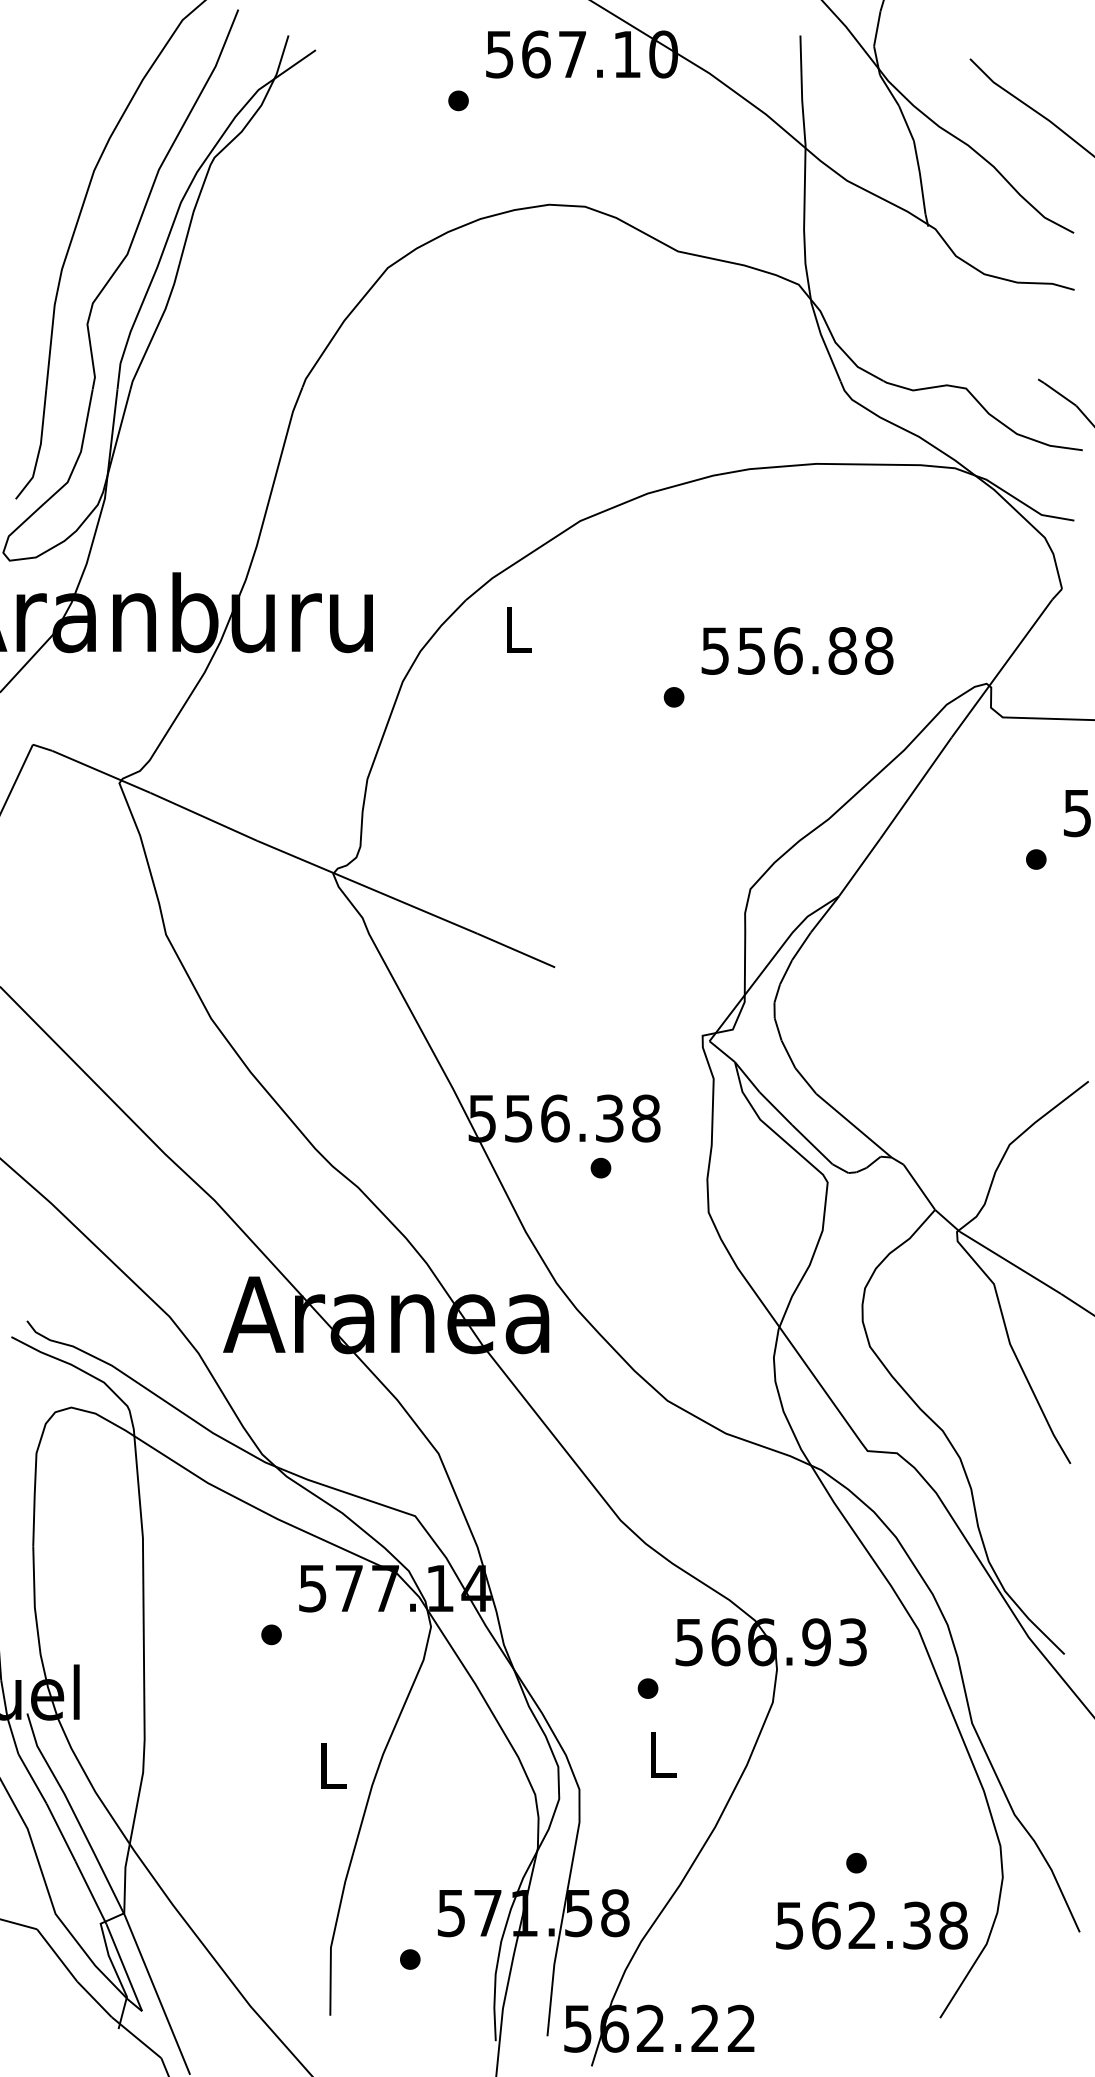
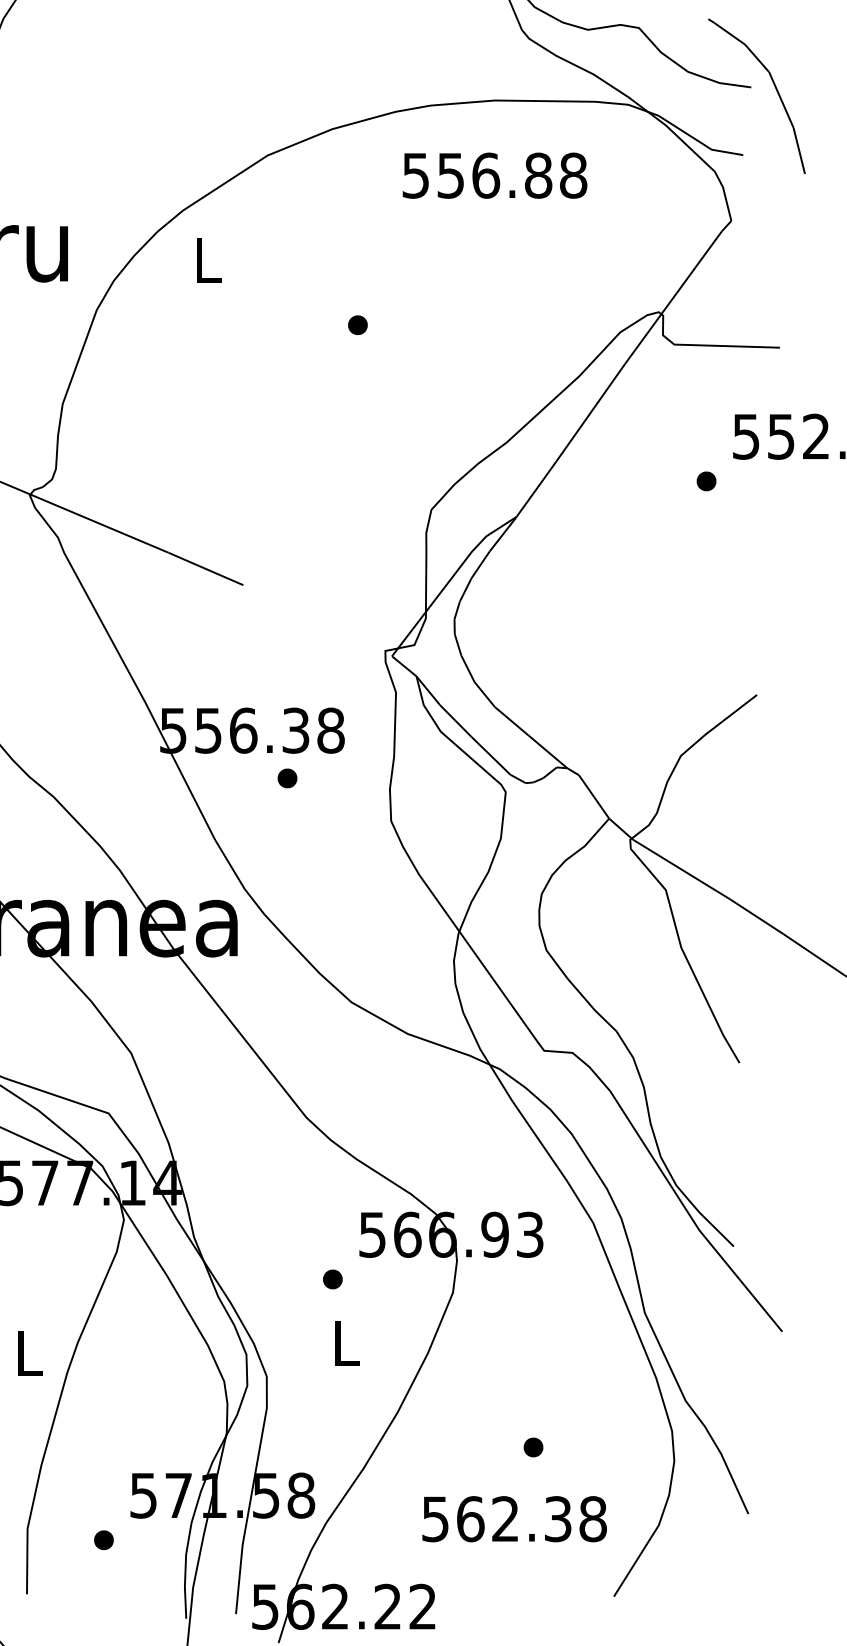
text: (797, 650) -> (494, 175), moved
text: (871, 1925) -> (514, 1519), moved

